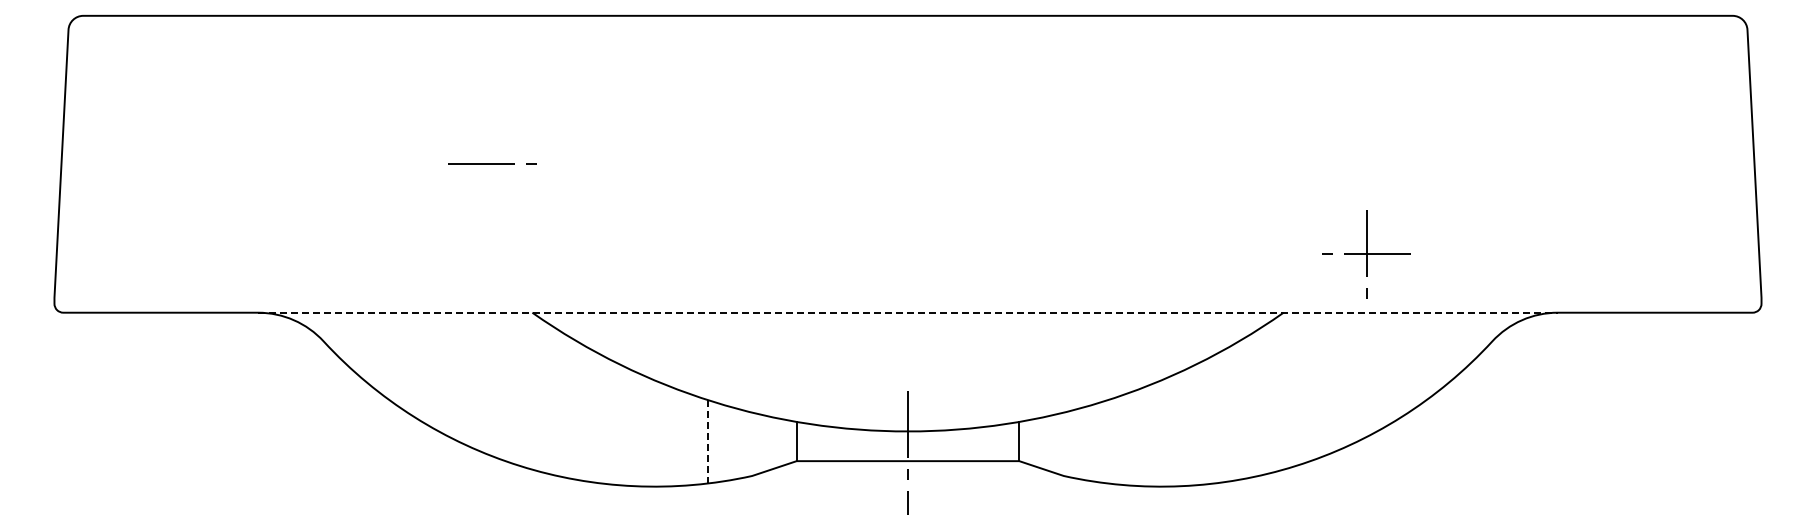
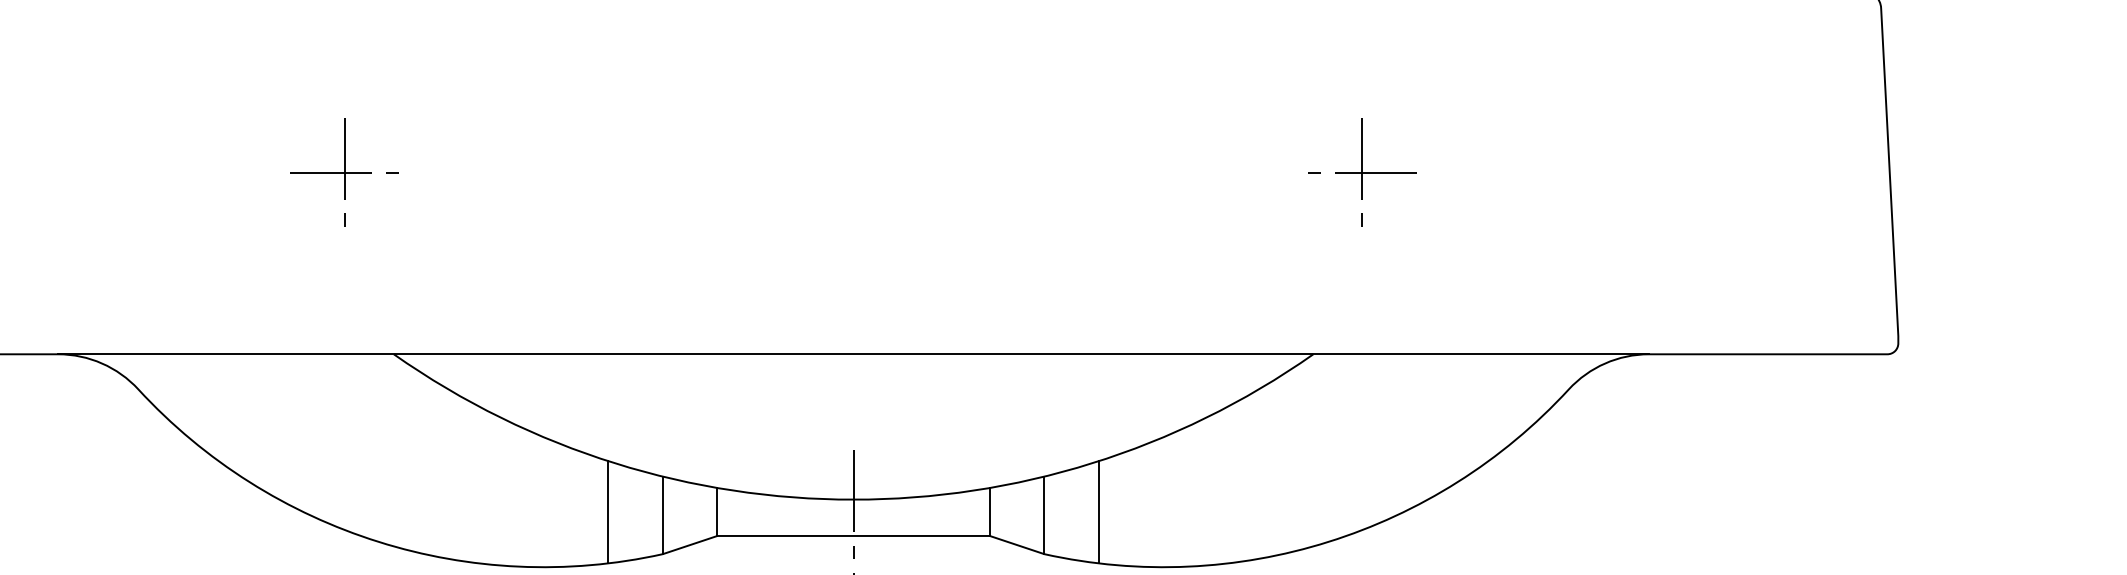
line: (492, 163) -> (345, 171), added
part: (1366, 254) -> (1362, 172), moved
line: (908, 312) -> (854, 354), dashed -> solid
line: (707, 441) -> (608, 511), dashed -> solid
line: (1108, 441) -> (1099, 511), added
line: (752, 444) -> (663, 515), added
line: (1063, 444) -> (1043, 515), added

